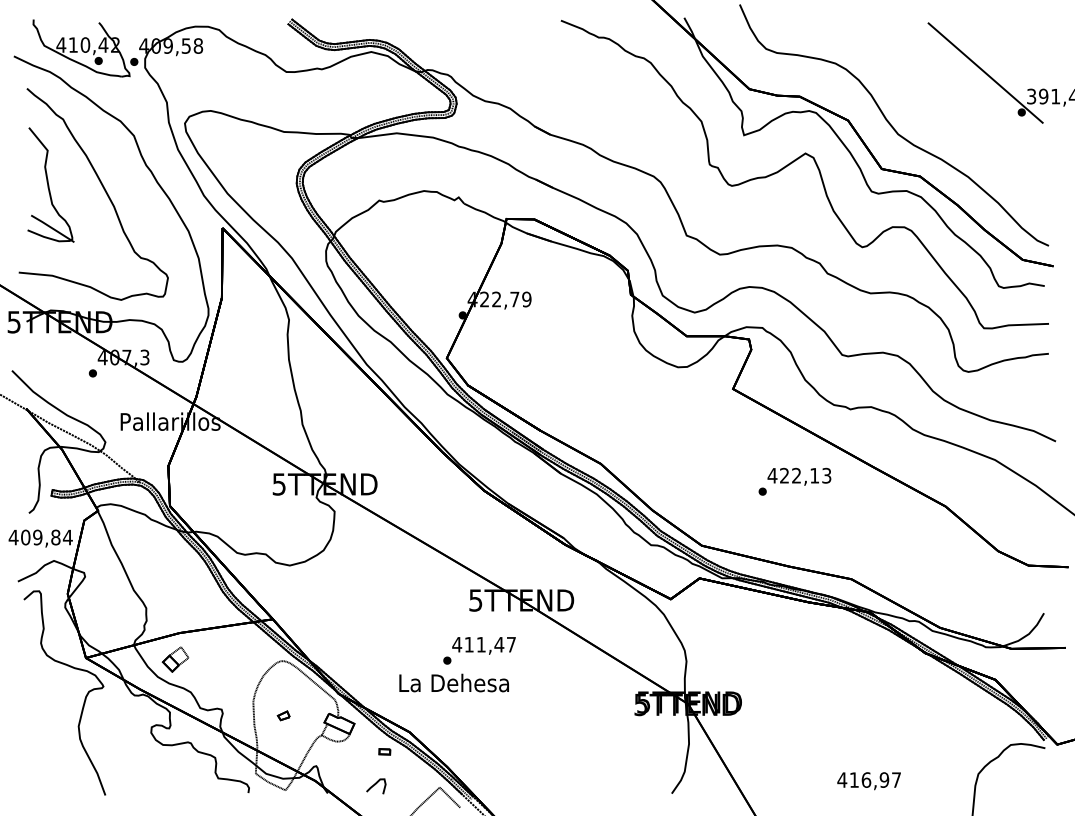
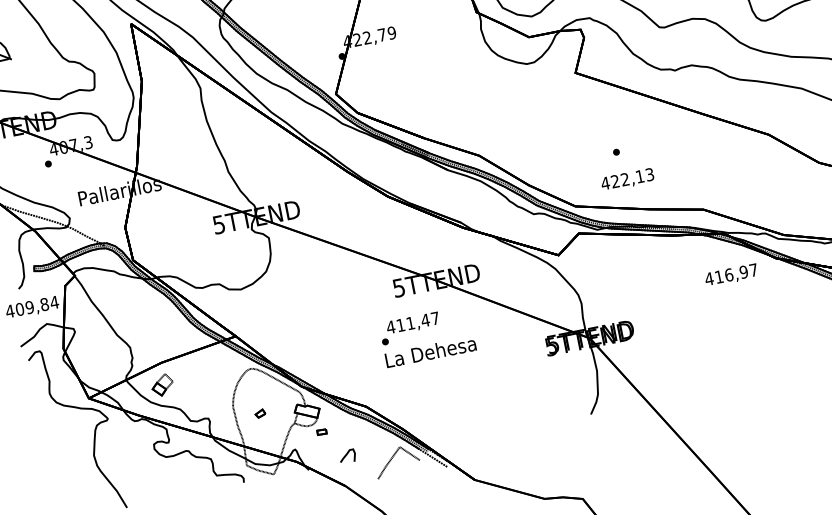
text: (799, 476) -> (627, 179), moved
text: (453, 682) -> (430, 351), moved
part: (384, 751) -> (321, 431), moved
text: (868, 781) -> (731, 275), moved

